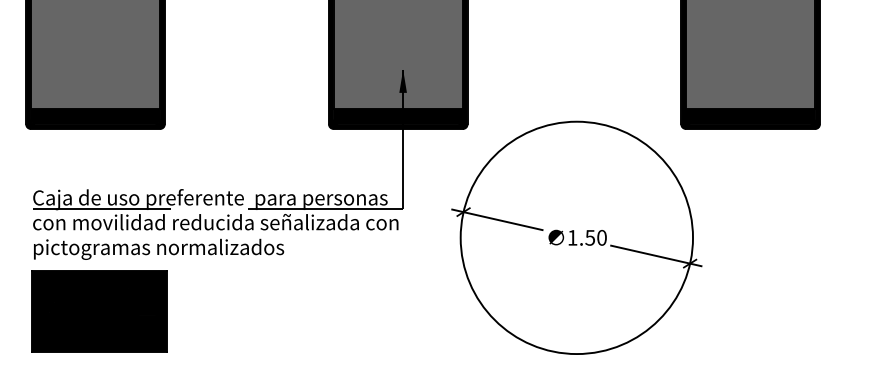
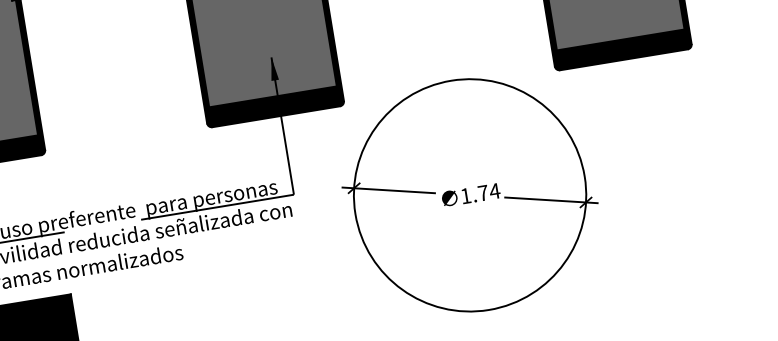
text: (596, 237) -> (489, 191), 1.50 -> 1.74

